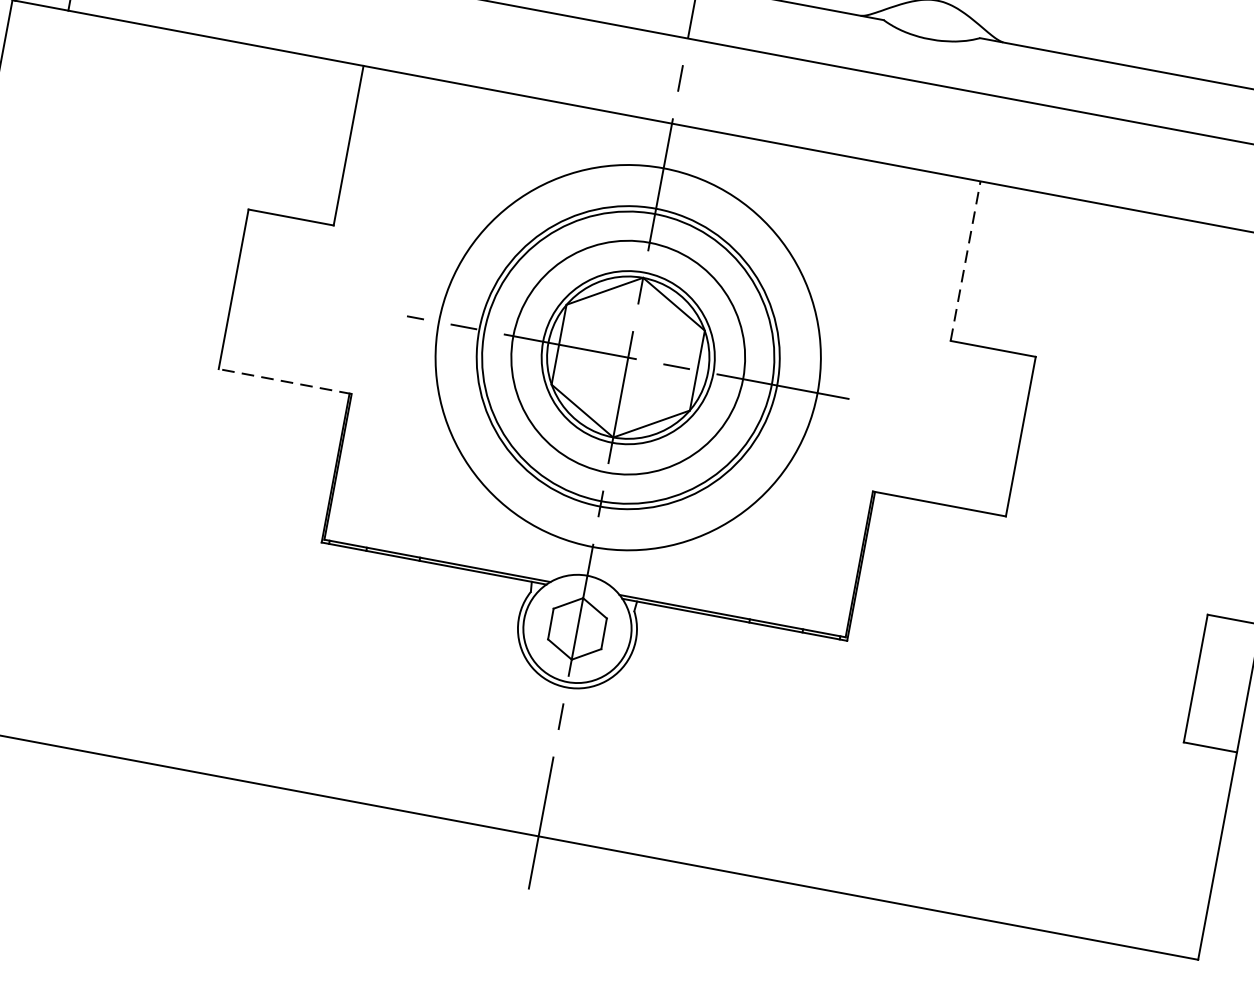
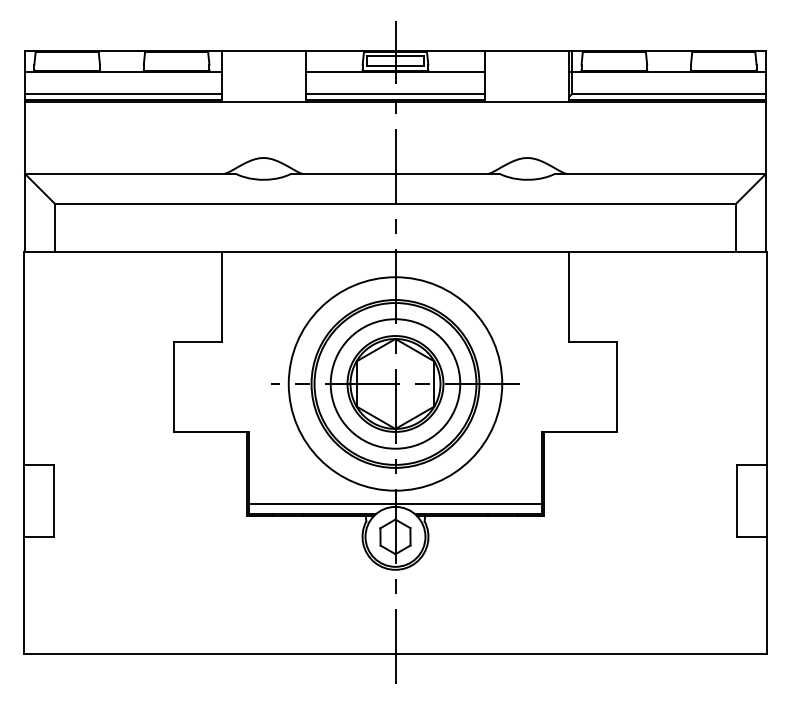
line: (965, 262) -> (569, 297), dashed -> solid
line: (284, 380) -> (210, 431), dashed -> solid
line: (588, 569) -> (395, 503), added

